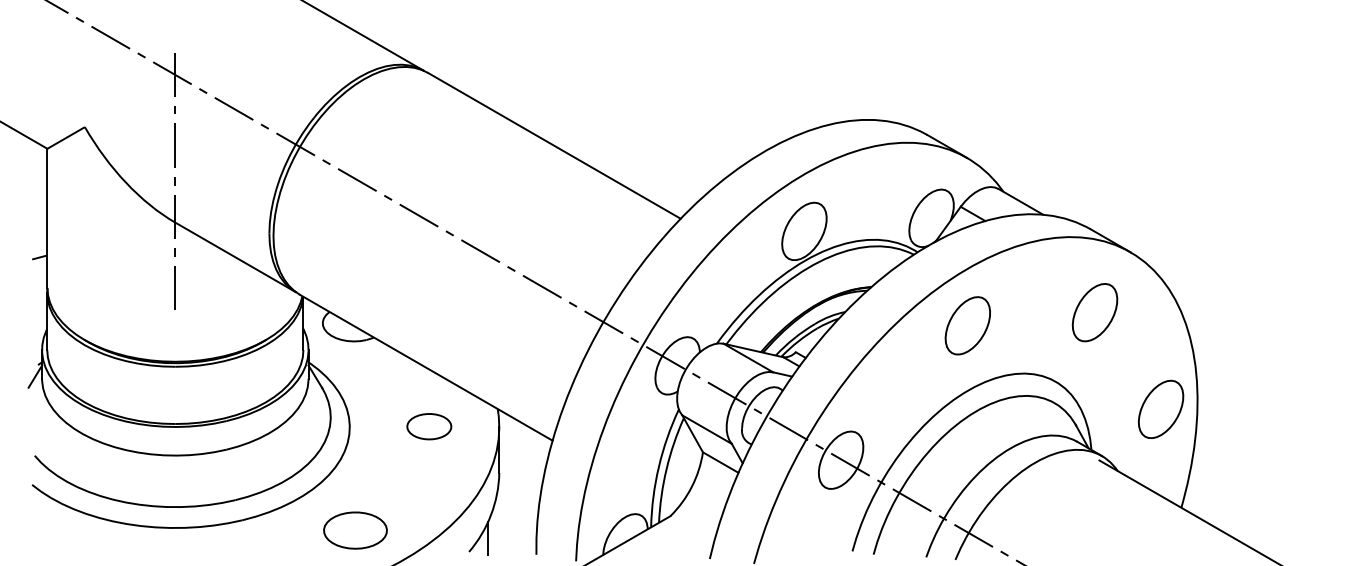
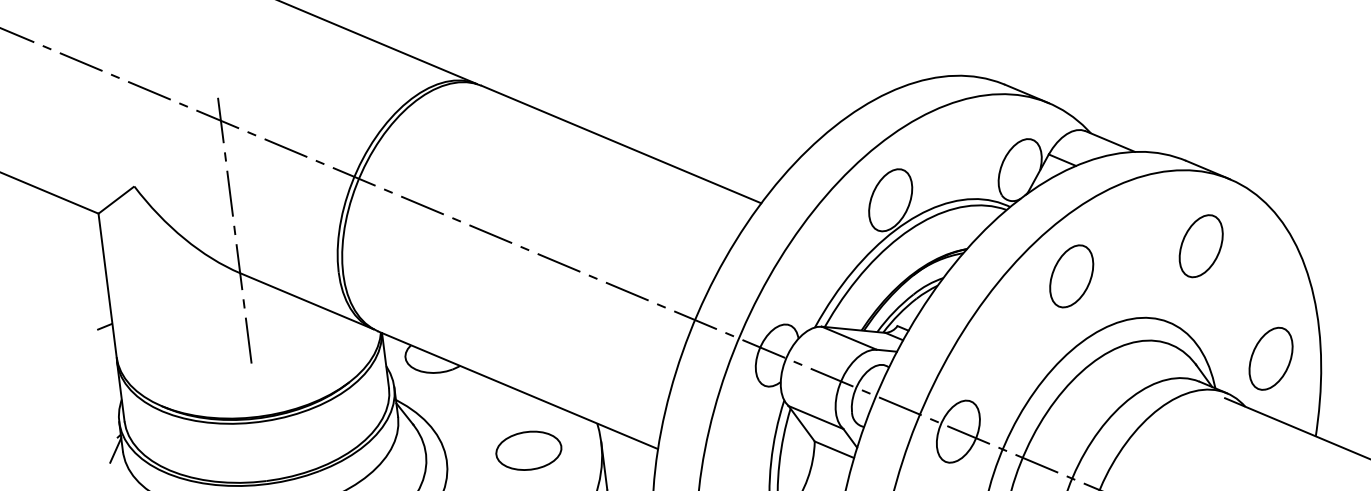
part: (1160, 408) -> (1270, 357), moved
part: (429, 426) -> (529, 450), size x1.43

